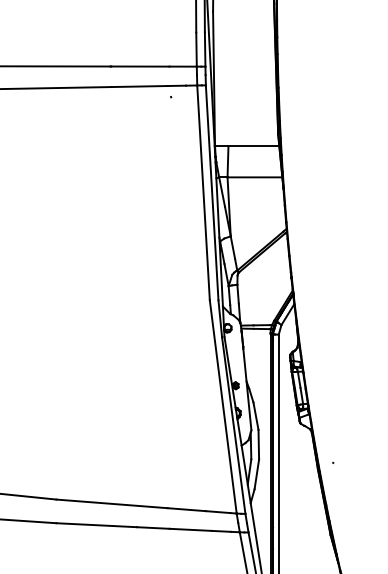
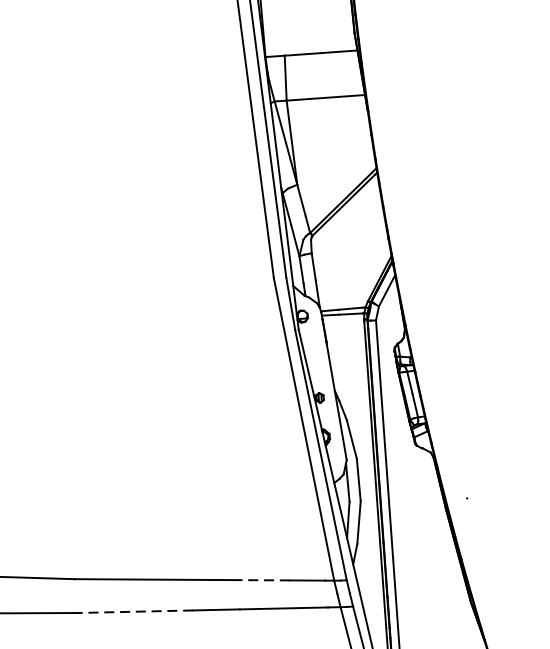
line: (186, 509) -> (261, 580), solid -> dashed
line: (96, 525) -> (134, 612), solid -> dashed

